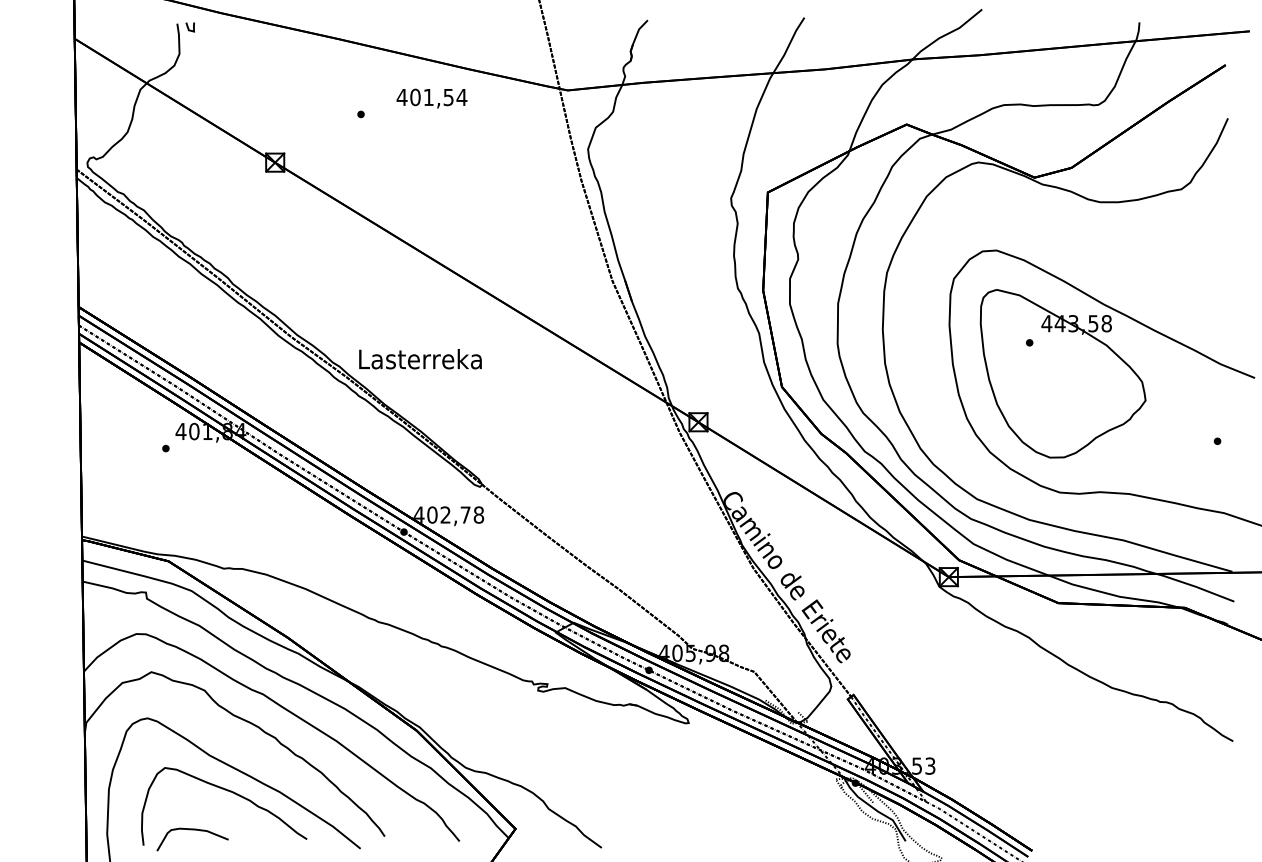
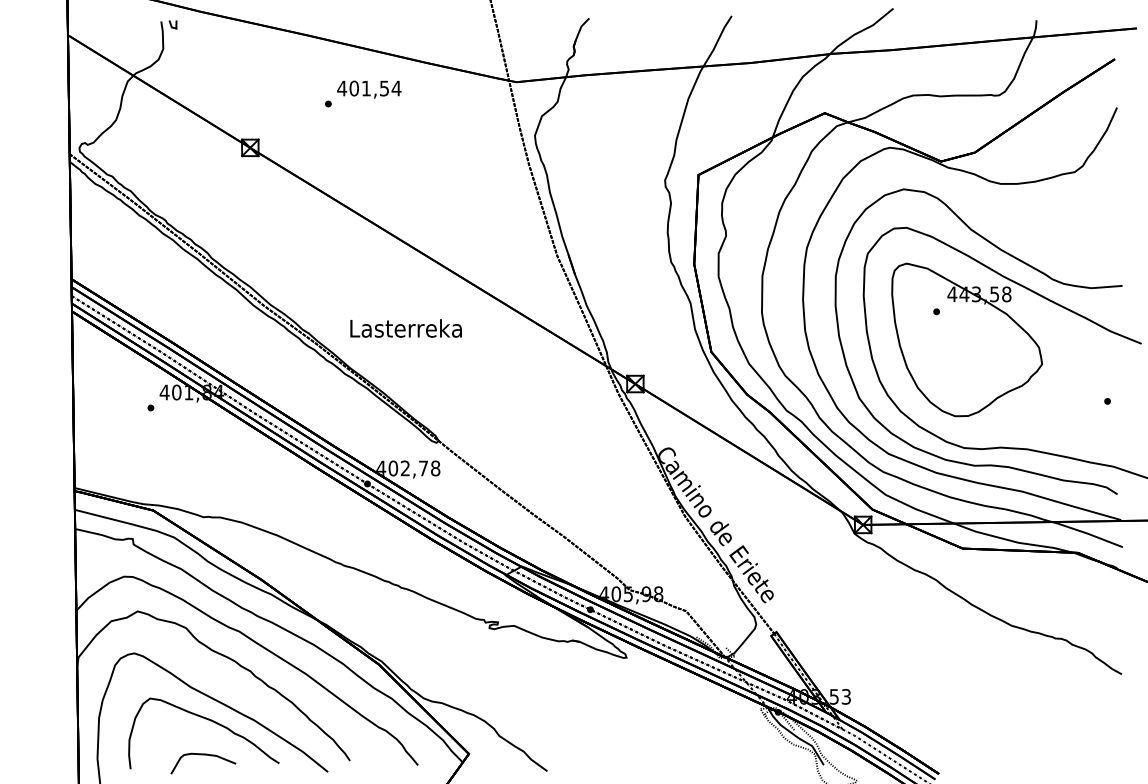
text: (431, 98) -> (368, 89), moved
curve: (1124, 289) -> (1022, 263), added
text: (420, 359) -> (406, 328), moved
curve: (192, 830) -> (203, 755), moved

